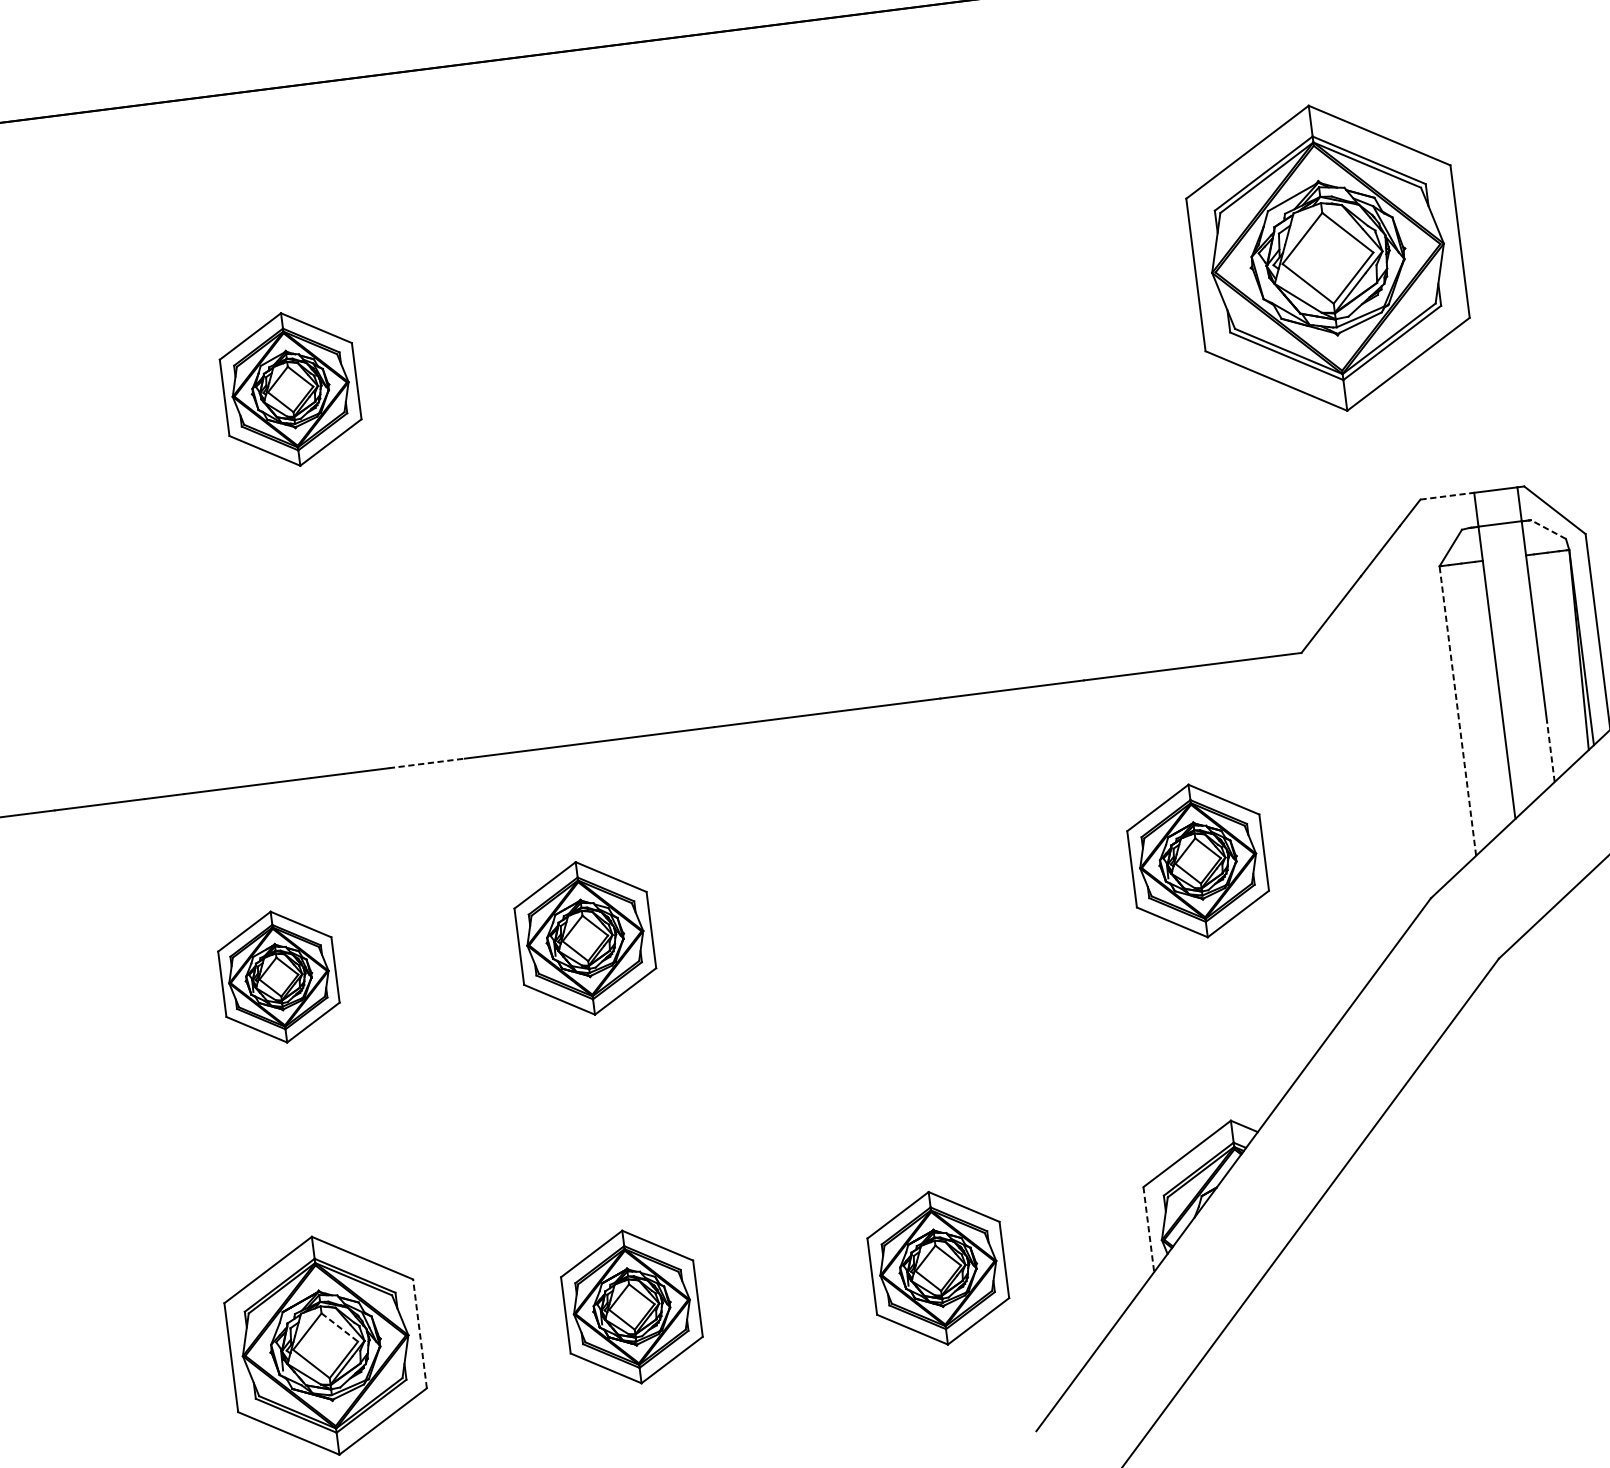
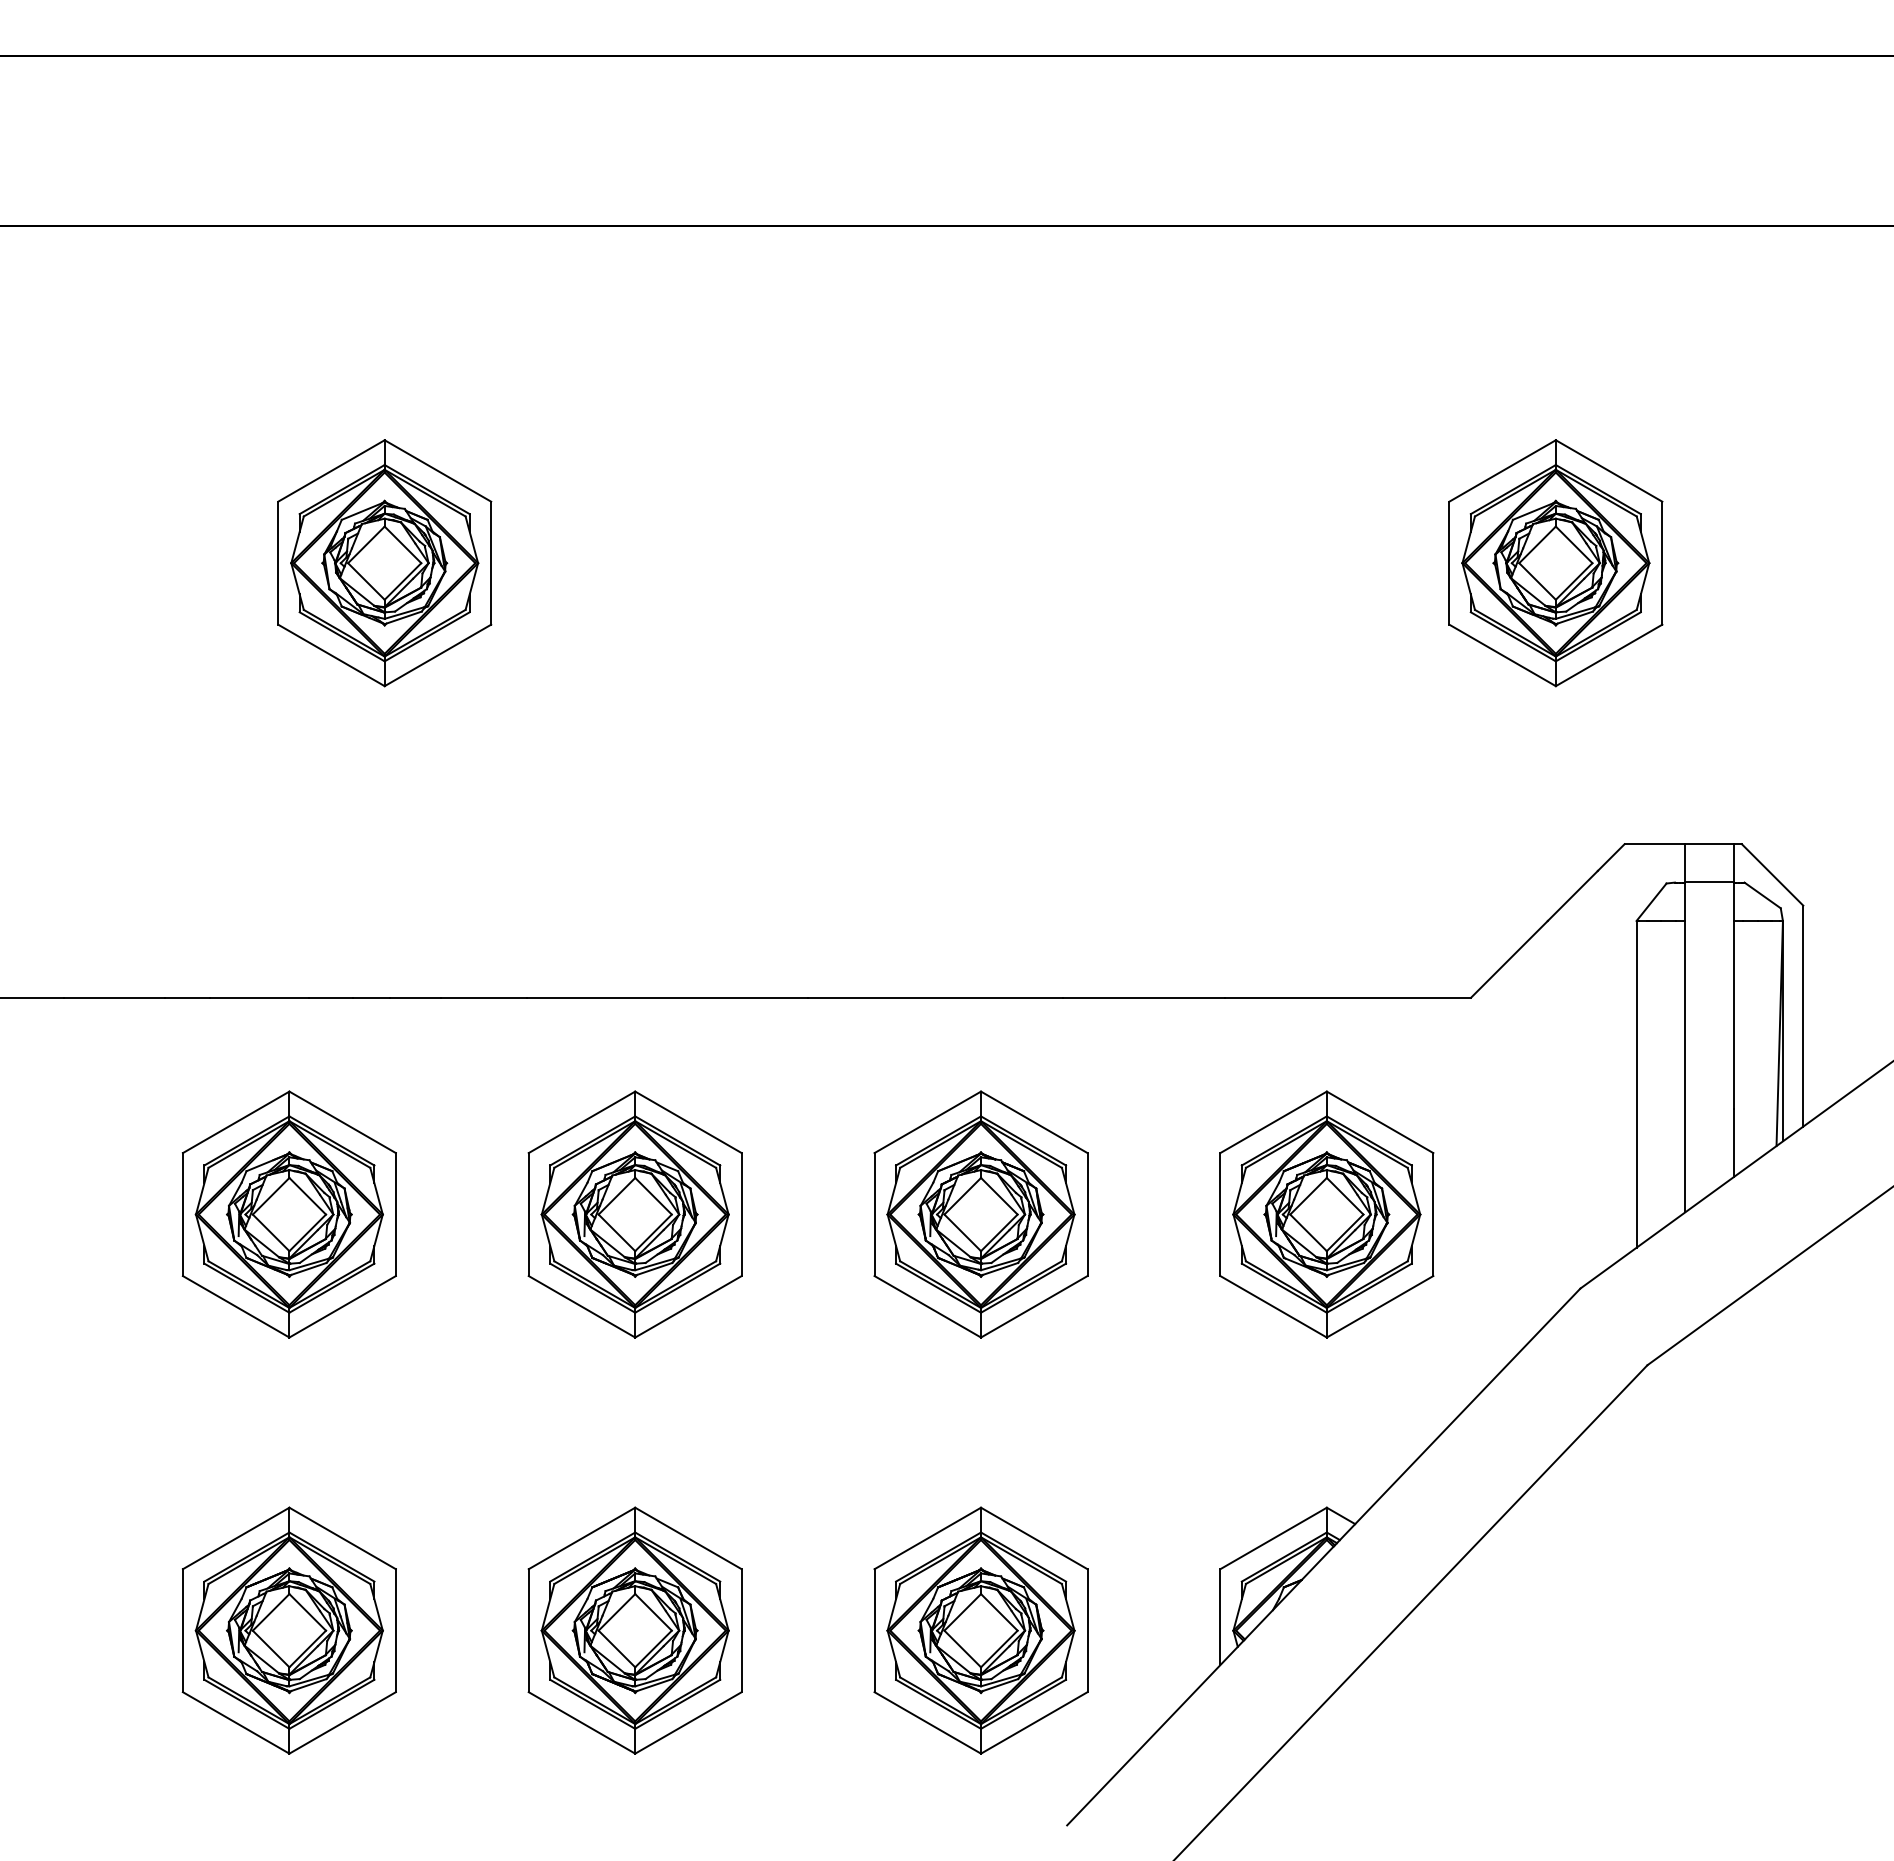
part: (1327, 258) -> (1555, 563), size x0.71
part: (290, 389) -> (384, 563), size x1.43
line: (1447, 496) -> (1655, 844), dashed -> solid
line: (1548, 529) -> (1762, 895), dashed -> solid
line: (1457, 710) -> (1636, 1083), dashed -> solid
line: (1551, 752) -> (1734, 1143), dashed -> solid
line: (426, 763) -> (483, 997), dashed -> solid
part: (1197, 861) -> (1326, 1214), size x1.43
part: (891, 899) -> (980, 1214), added
part: (584, 938) -> (634, 1214), size x1.43
part: (278, 977) -> (288, 1214), size x1.67
line: (1148, 1229) -> (1220, 1617), dashed -> solid
part: (937, 1268) -> (980, 1630), size x1.43
part: (631, 1306) -> (634, 1630), size x1.43
line: (339, 1327) -> (307, 1612), dashed -> solid
line: (419, 1333) -> (395, 1630), dashed -> solid

